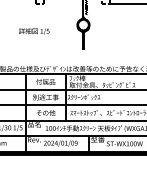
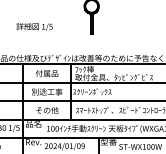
text: (34, 31) -> (34, 26), moved

